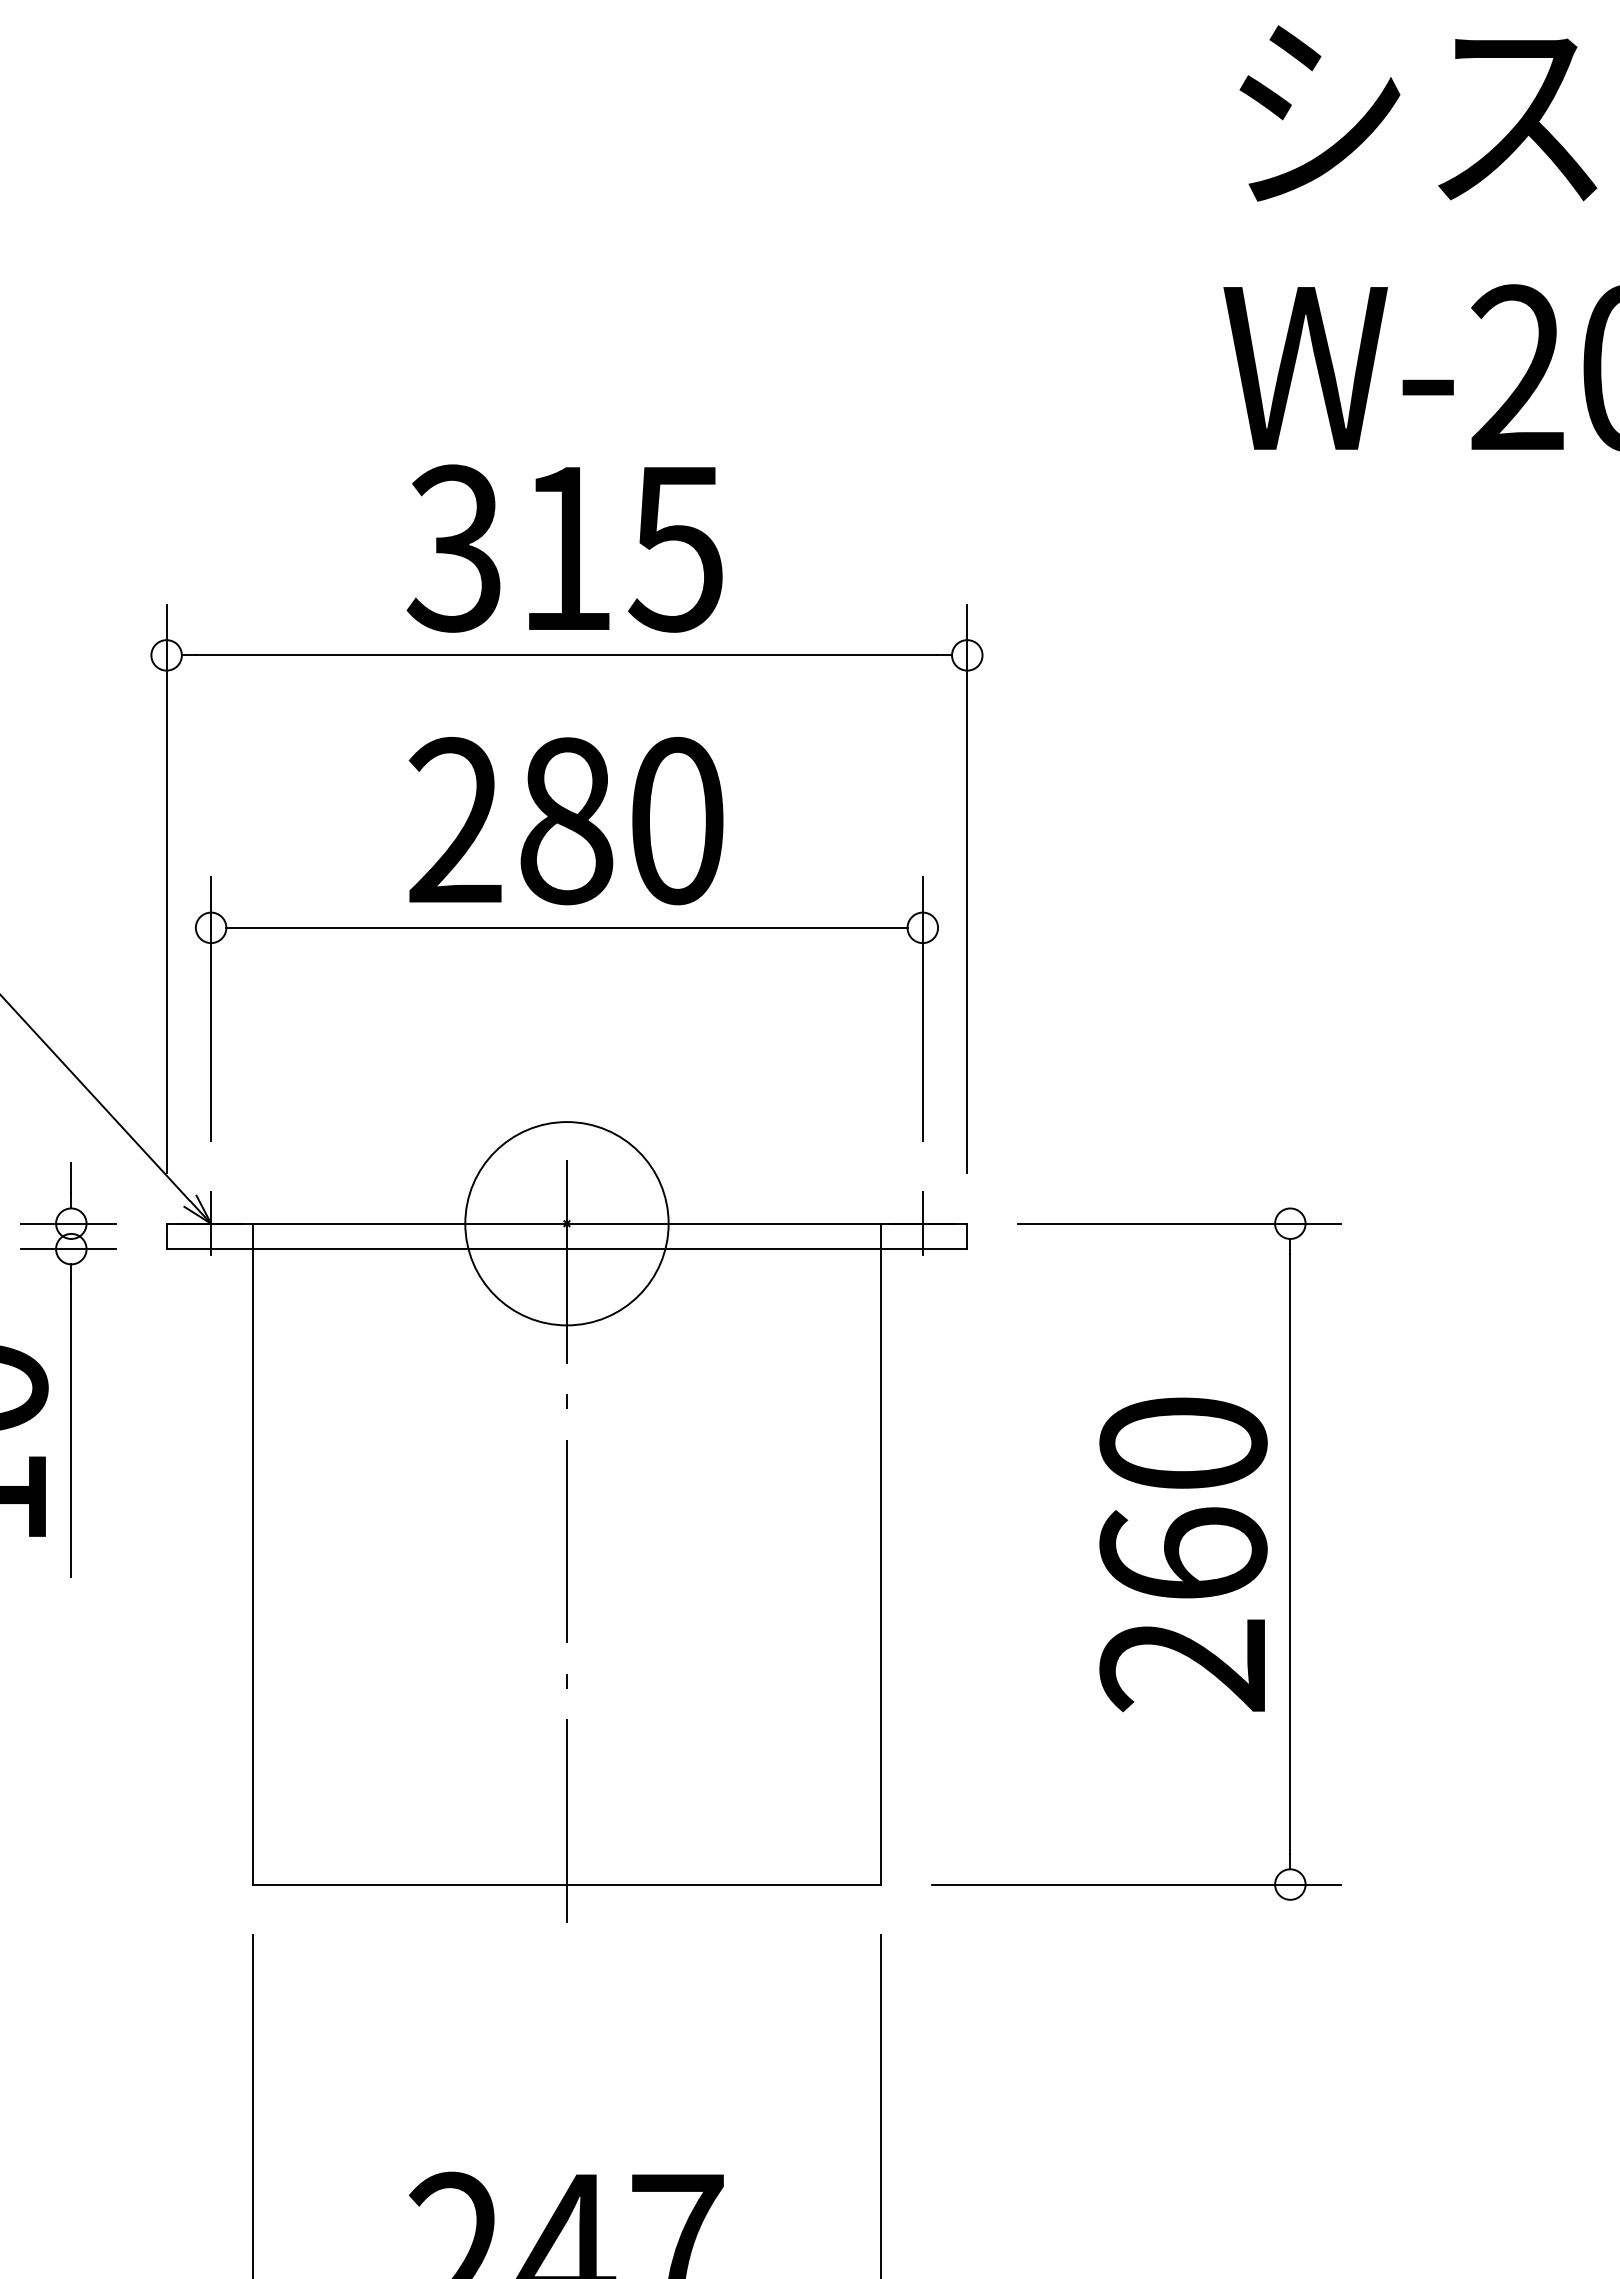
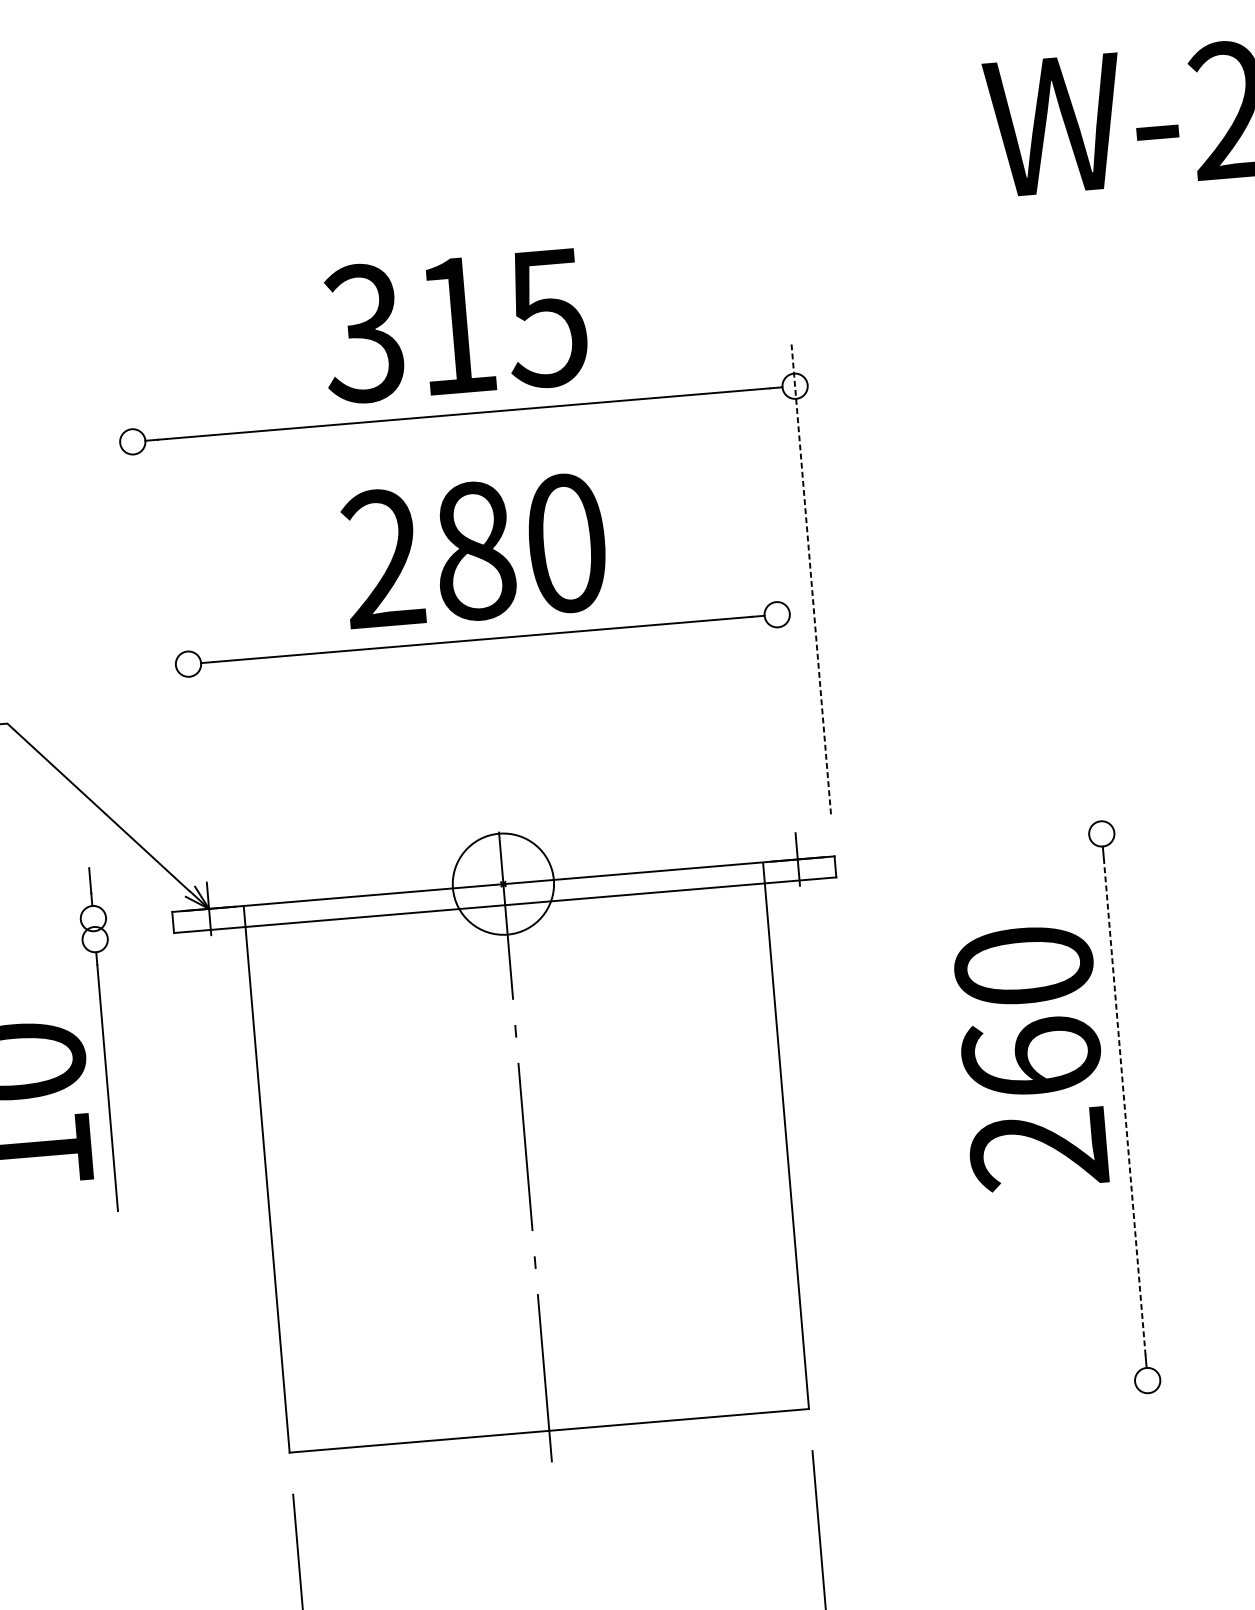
line: (166, 888) -> (148, 634), removed
line: (967, 888) -> (811, 579), solid -> dashed
line: (211, 1009) -> (194, 731), removed
line: (922, 1009) -> (782, 682), removed
line: (67, 1223) -> (90, 918), removed
circle: (566, 1223) -> (503, 884), size x0.6
line: (1179, 1223) -> (1010, 841), removed
line: (67, 1249) -> (92, 940), removed
text: (1183, 1554) -> (1031, 1057), moved
line: (1290, 1554) -> (1124, 1107), solid -> dashed
line: (1136, 1884) -> (1020, 1391), removed

